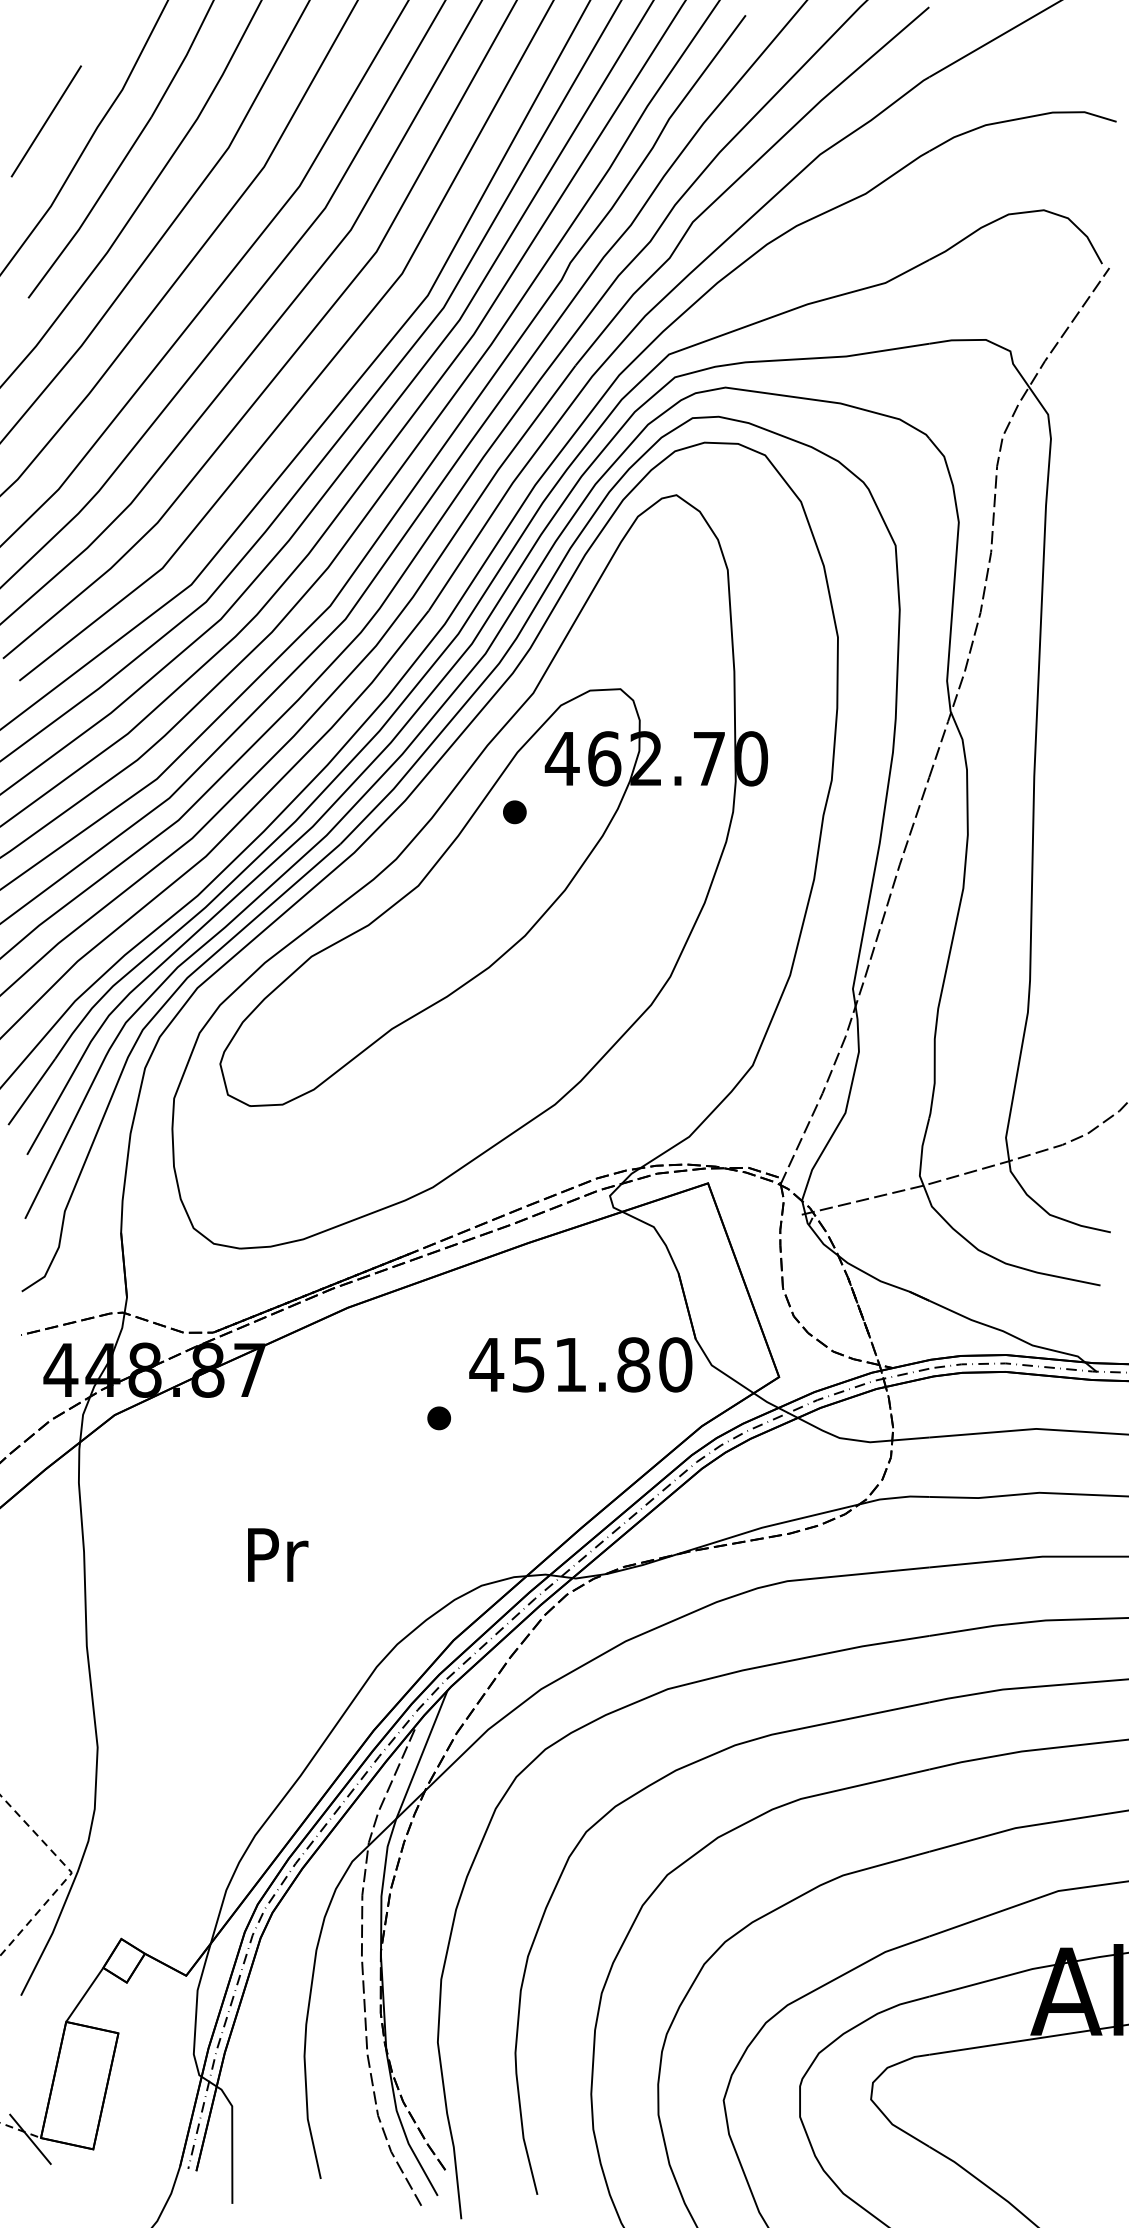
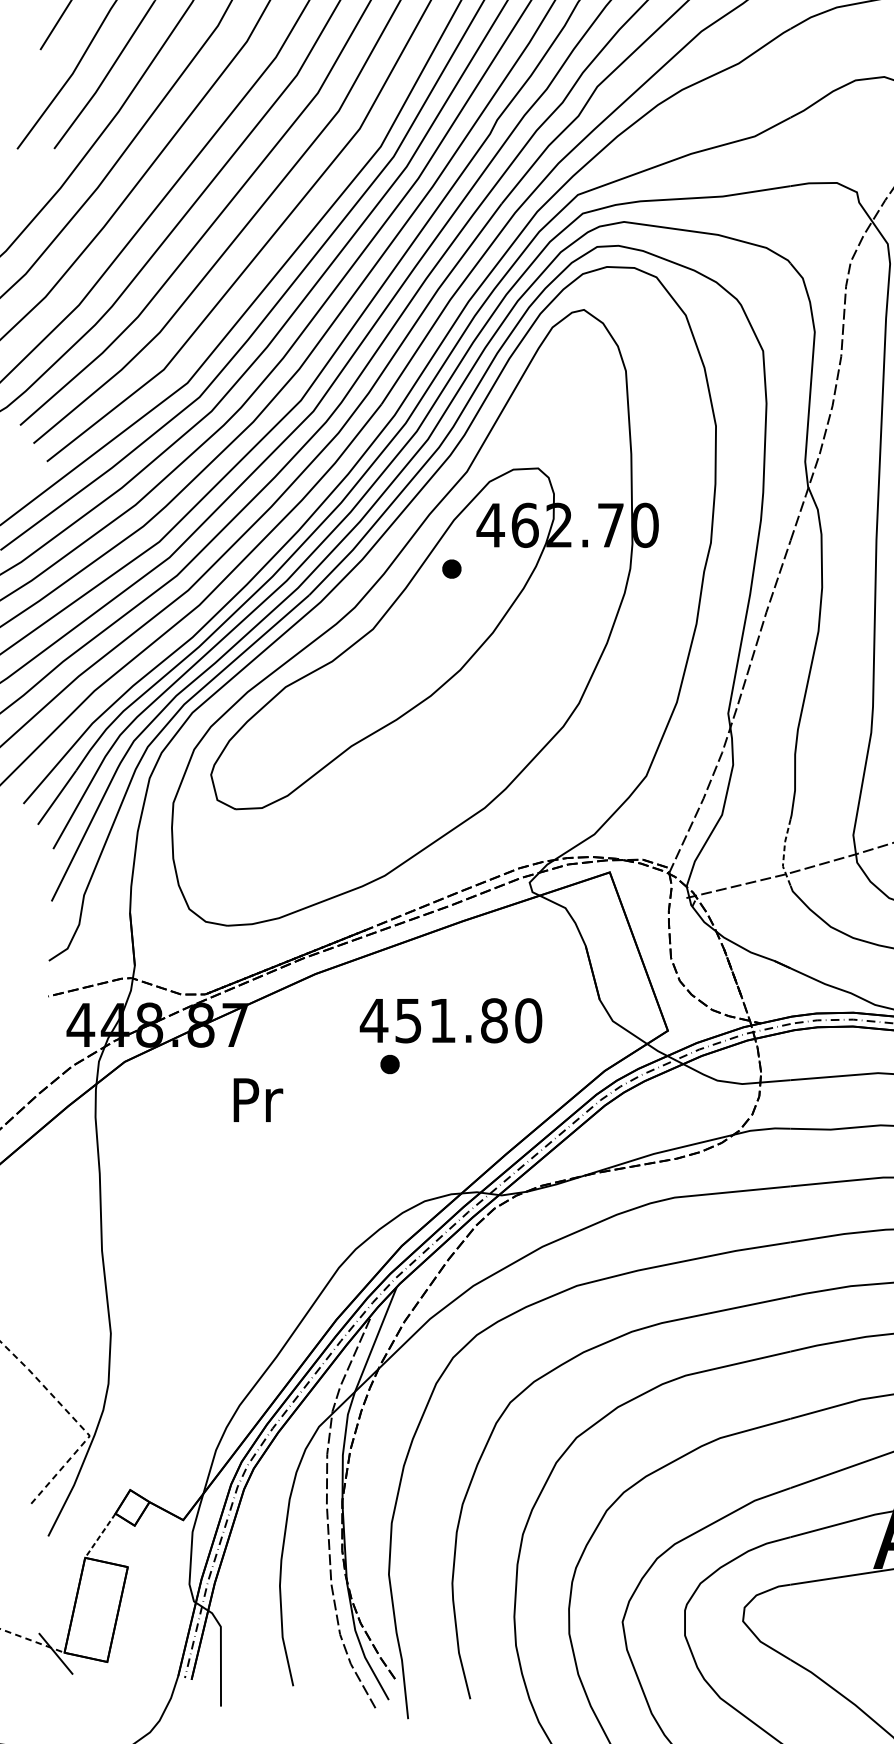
line: (921, 1160) -> (784, 853), solid -> dashed
text: (580, 1364) -> (450, 1020), moved
text: (278, 1554) -> (258, 1099), moved
line: (84, 1994) -> (100, 1535), solid -> dashed

